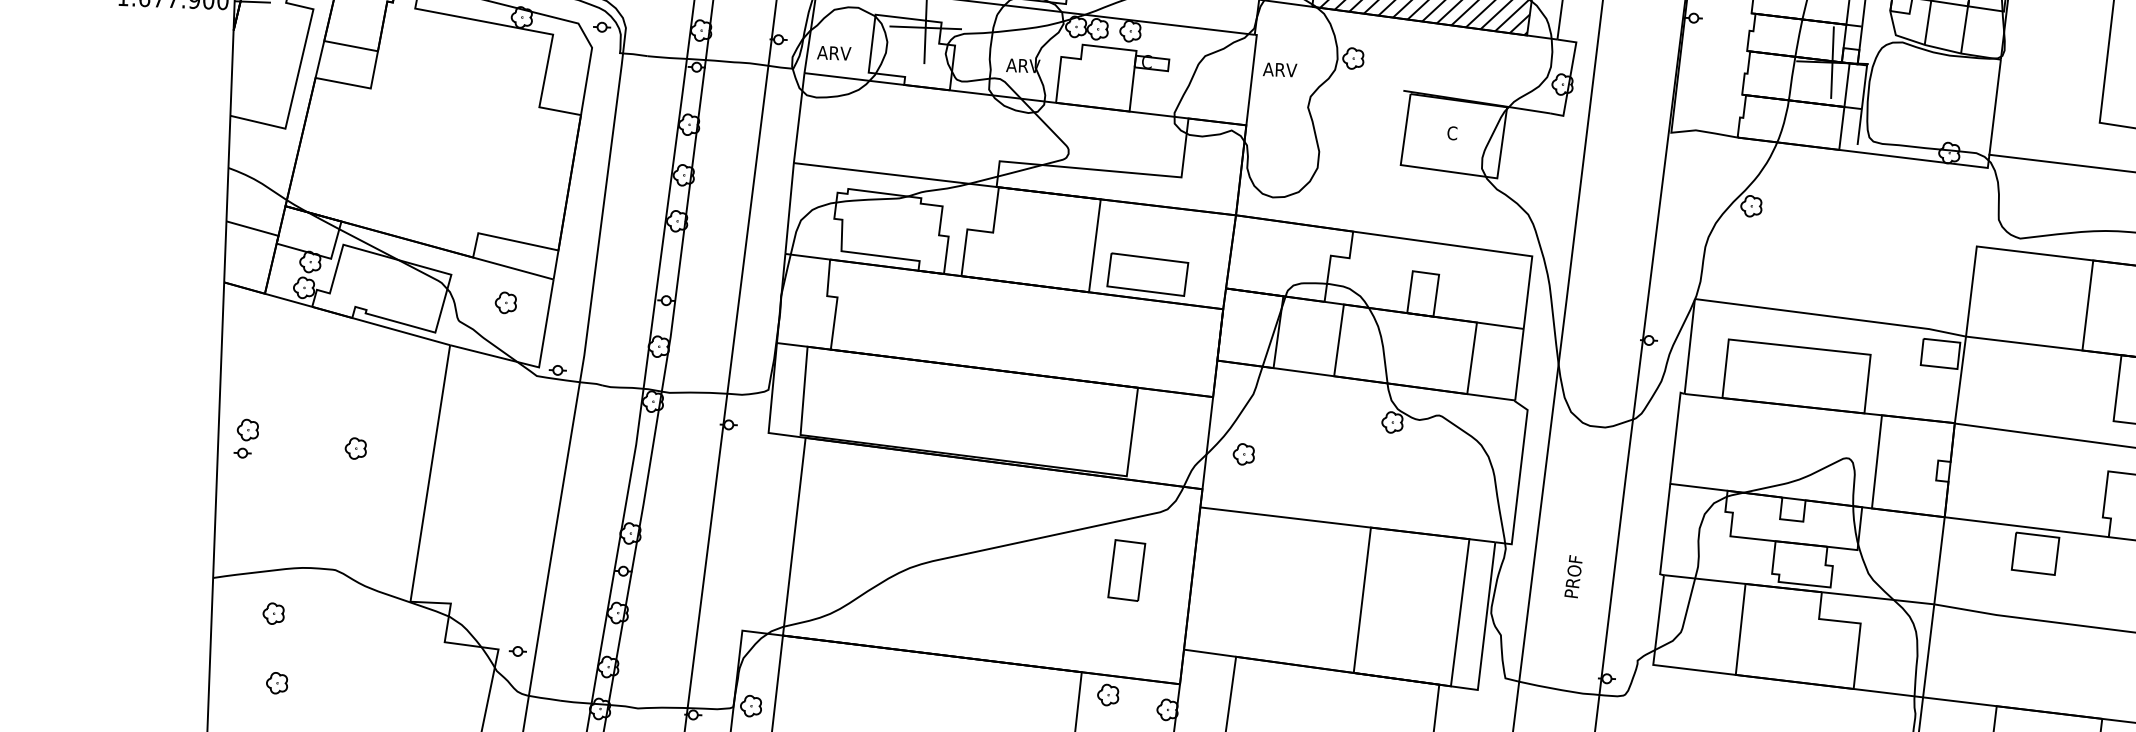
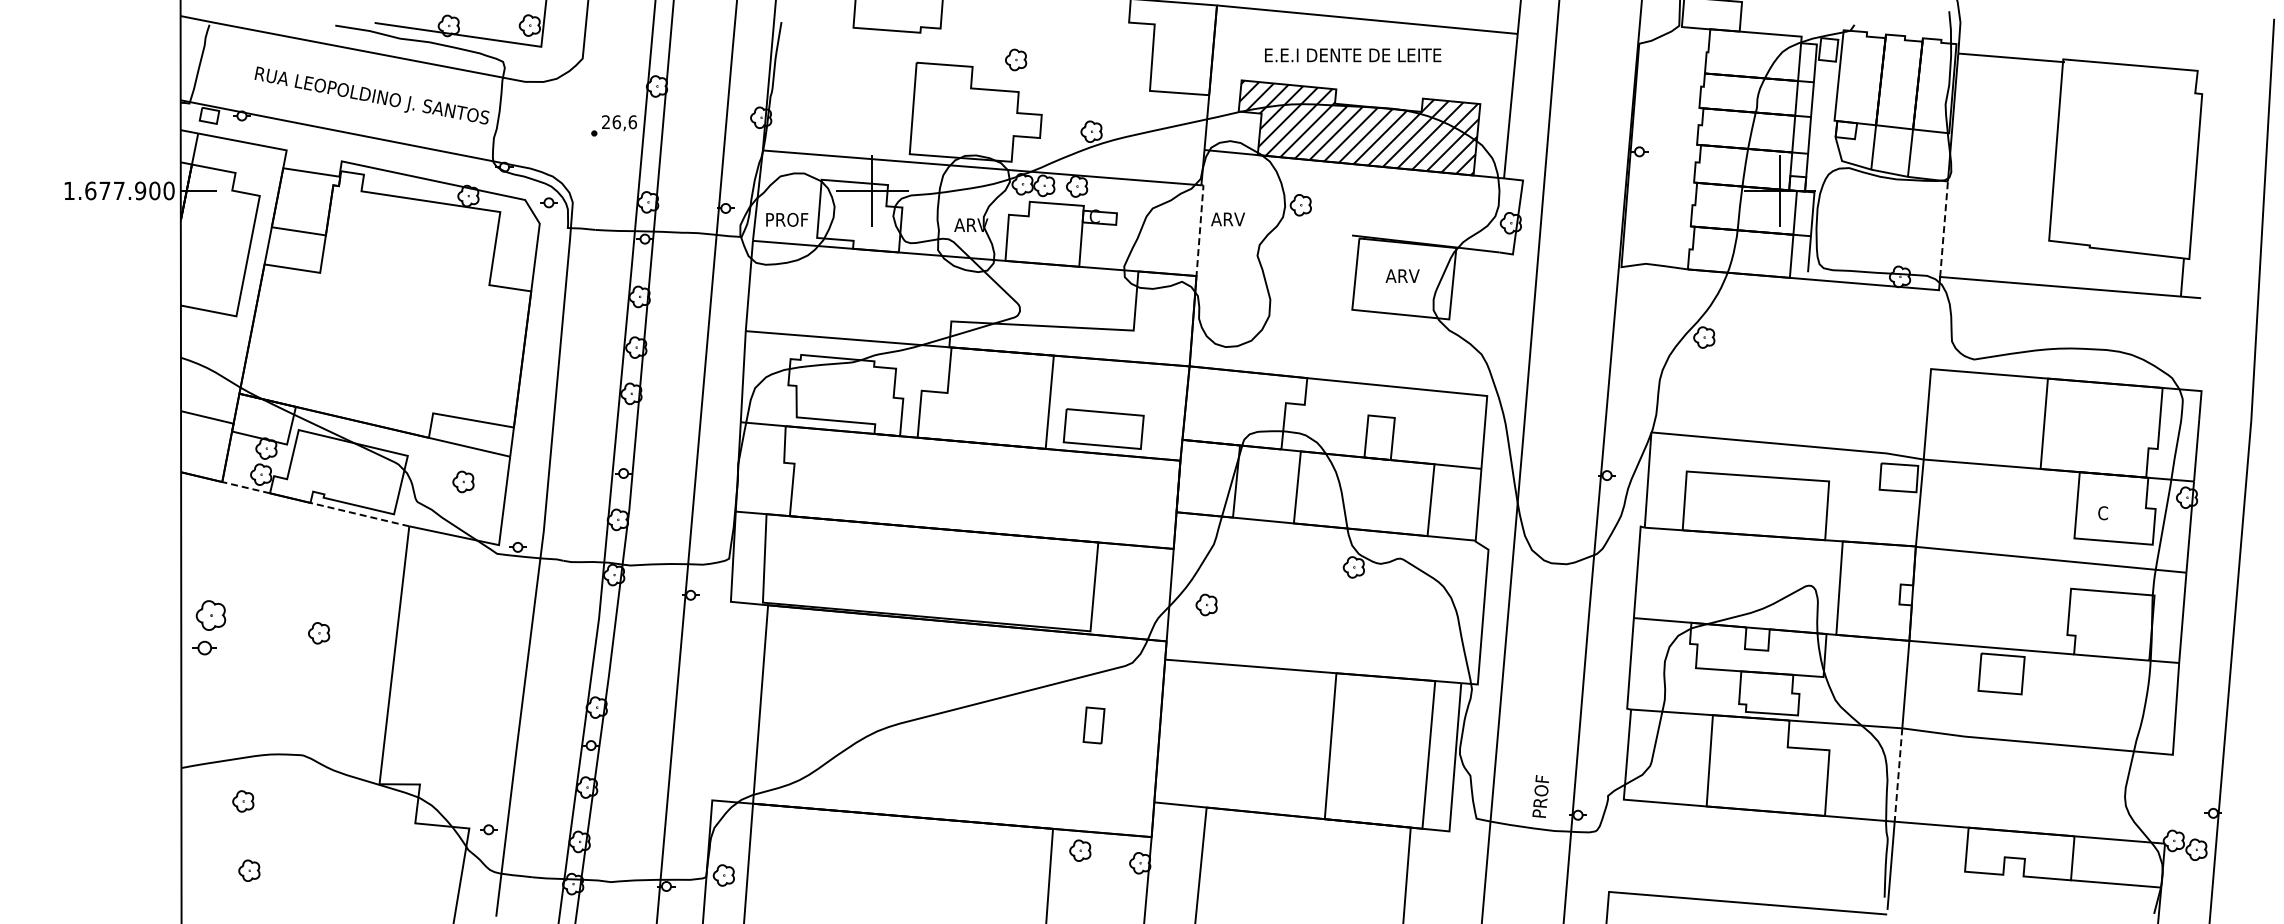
text: (838, 53) -> (786, 219), ARV -> PROF
line: (1252, 78) -> (1200, 229), solid -> dashed
line: (1995, 107) -> (1944, 229), solid -> dashed
text: (1452, 133) -> (1402, 276), C -> ARV
line: (288, 300) -> (246, 487), solid -> dashed
line: (400, 331) -> (359, 514), solid -> dashed
part: (246, 438) -> (209, 627), size x1.4
part: (1126, 570) -> (1093, 725), size x0.6
text: (1573, 576) -> (1540, 796), moved
line: (1928, 651) -> (1898, 775), solid -> dashed

